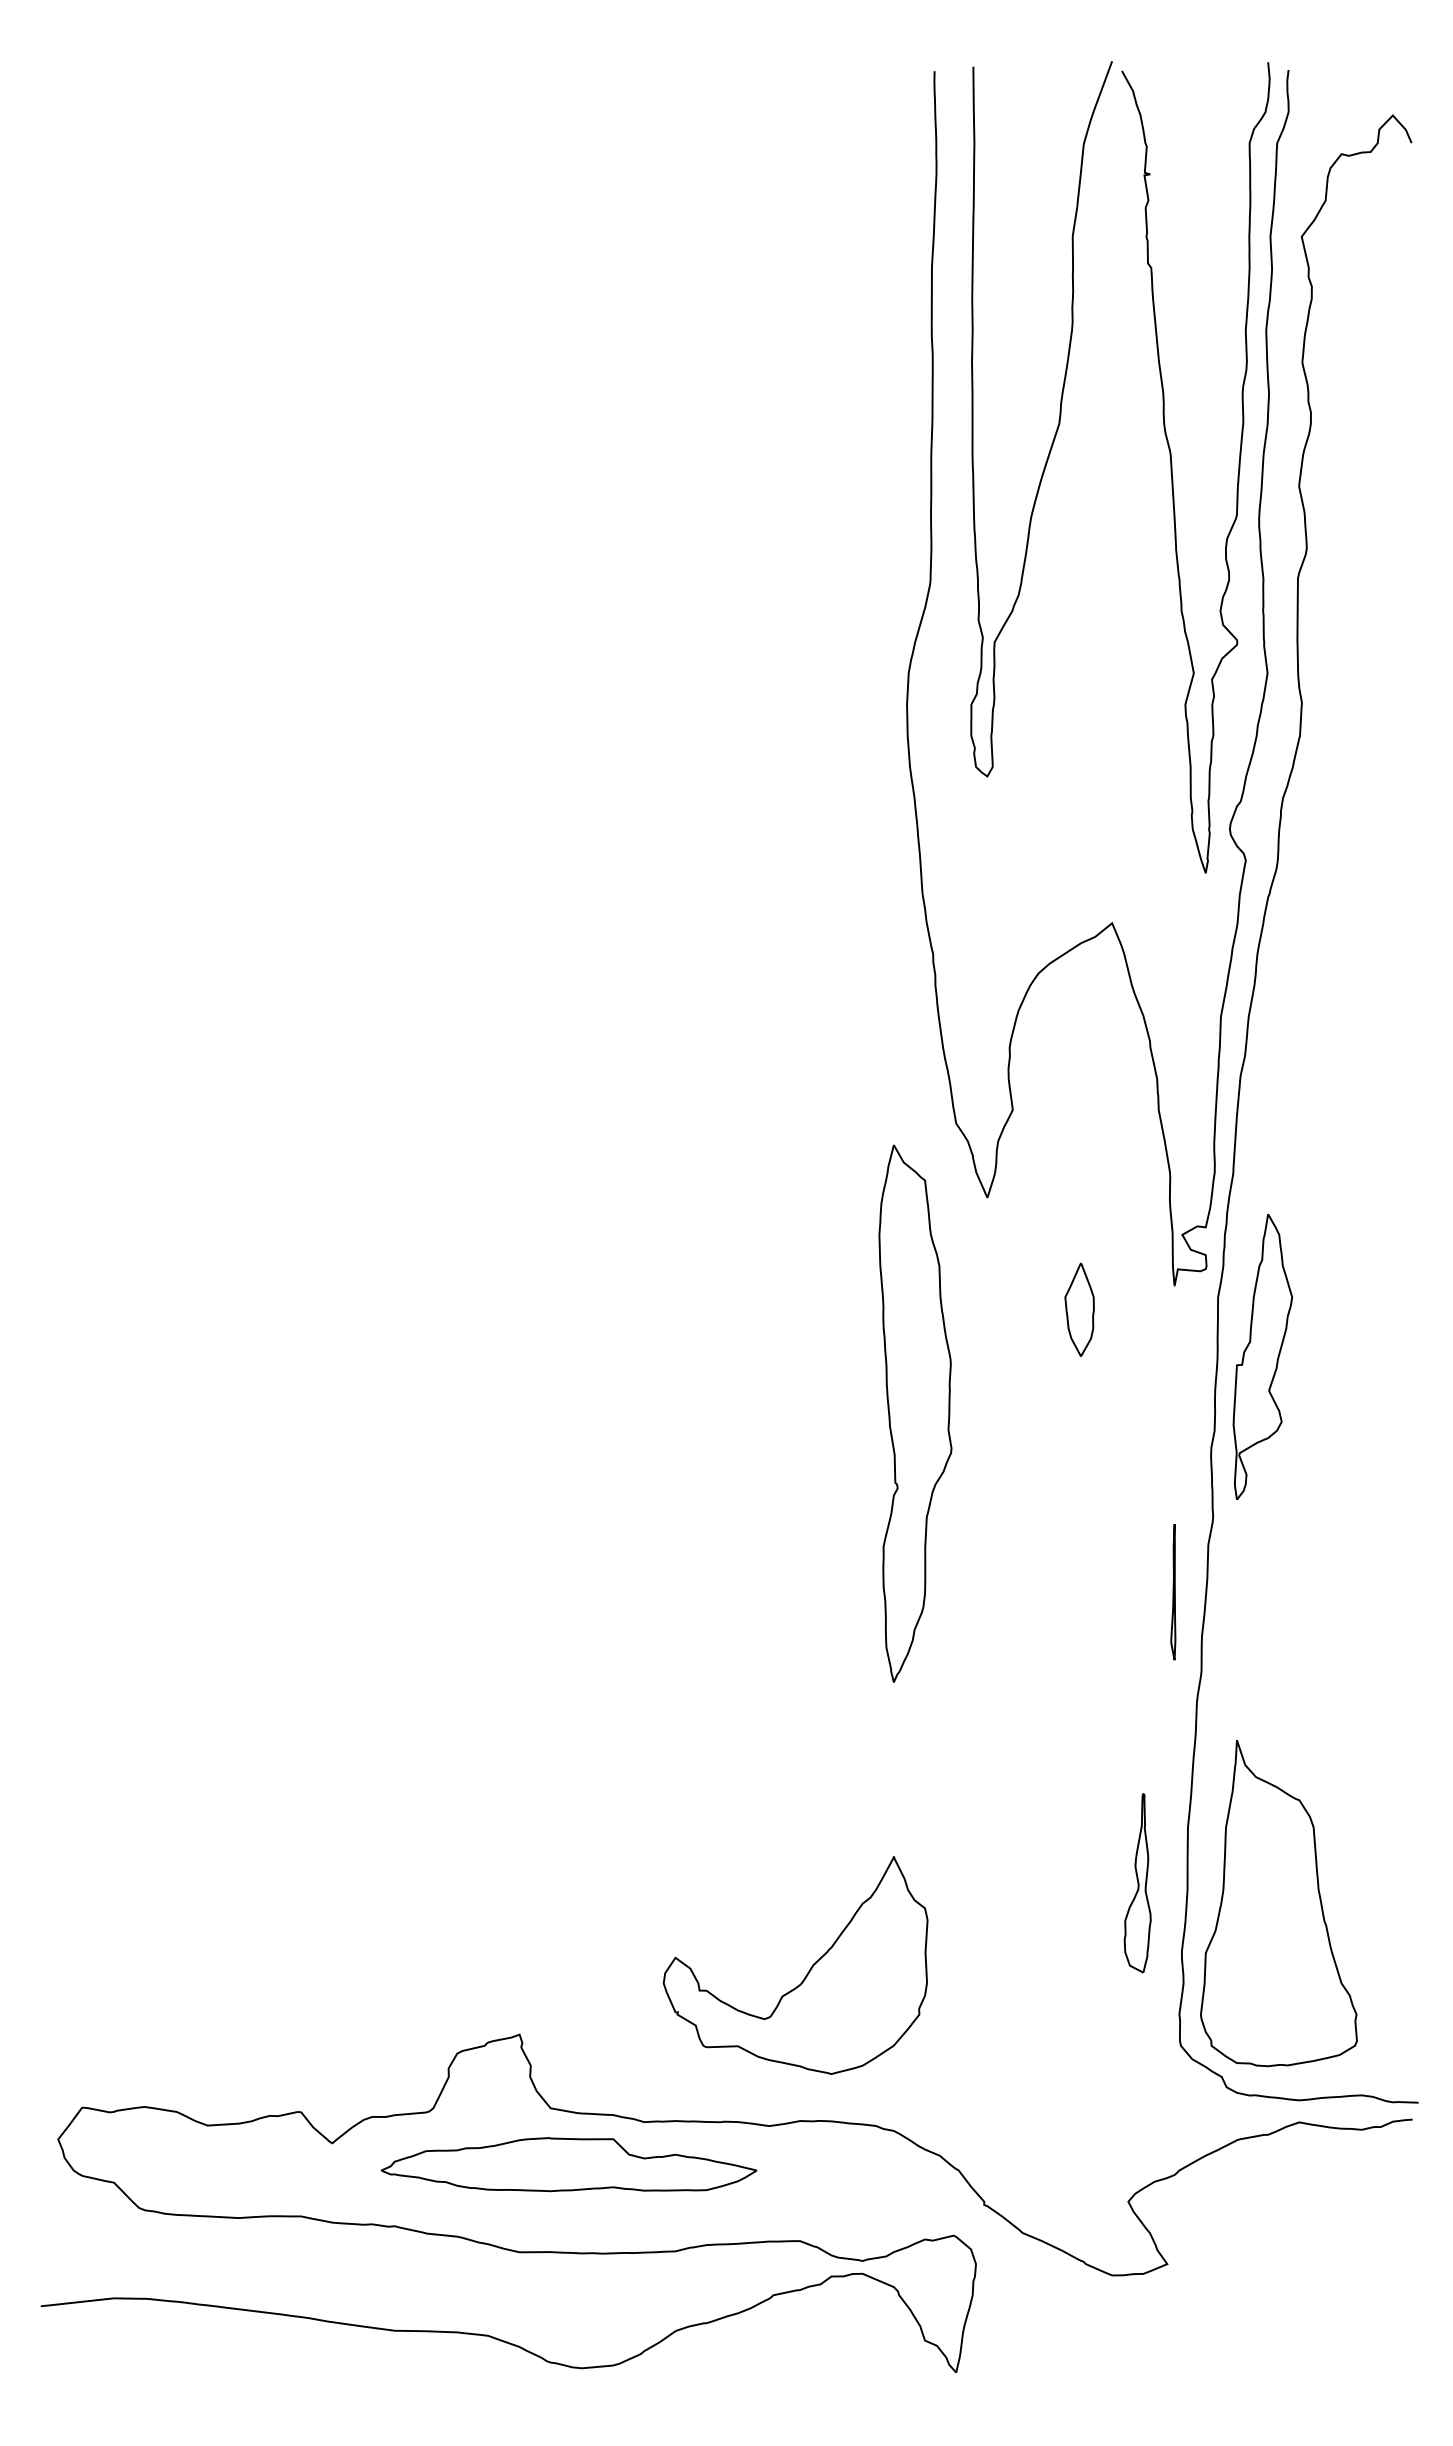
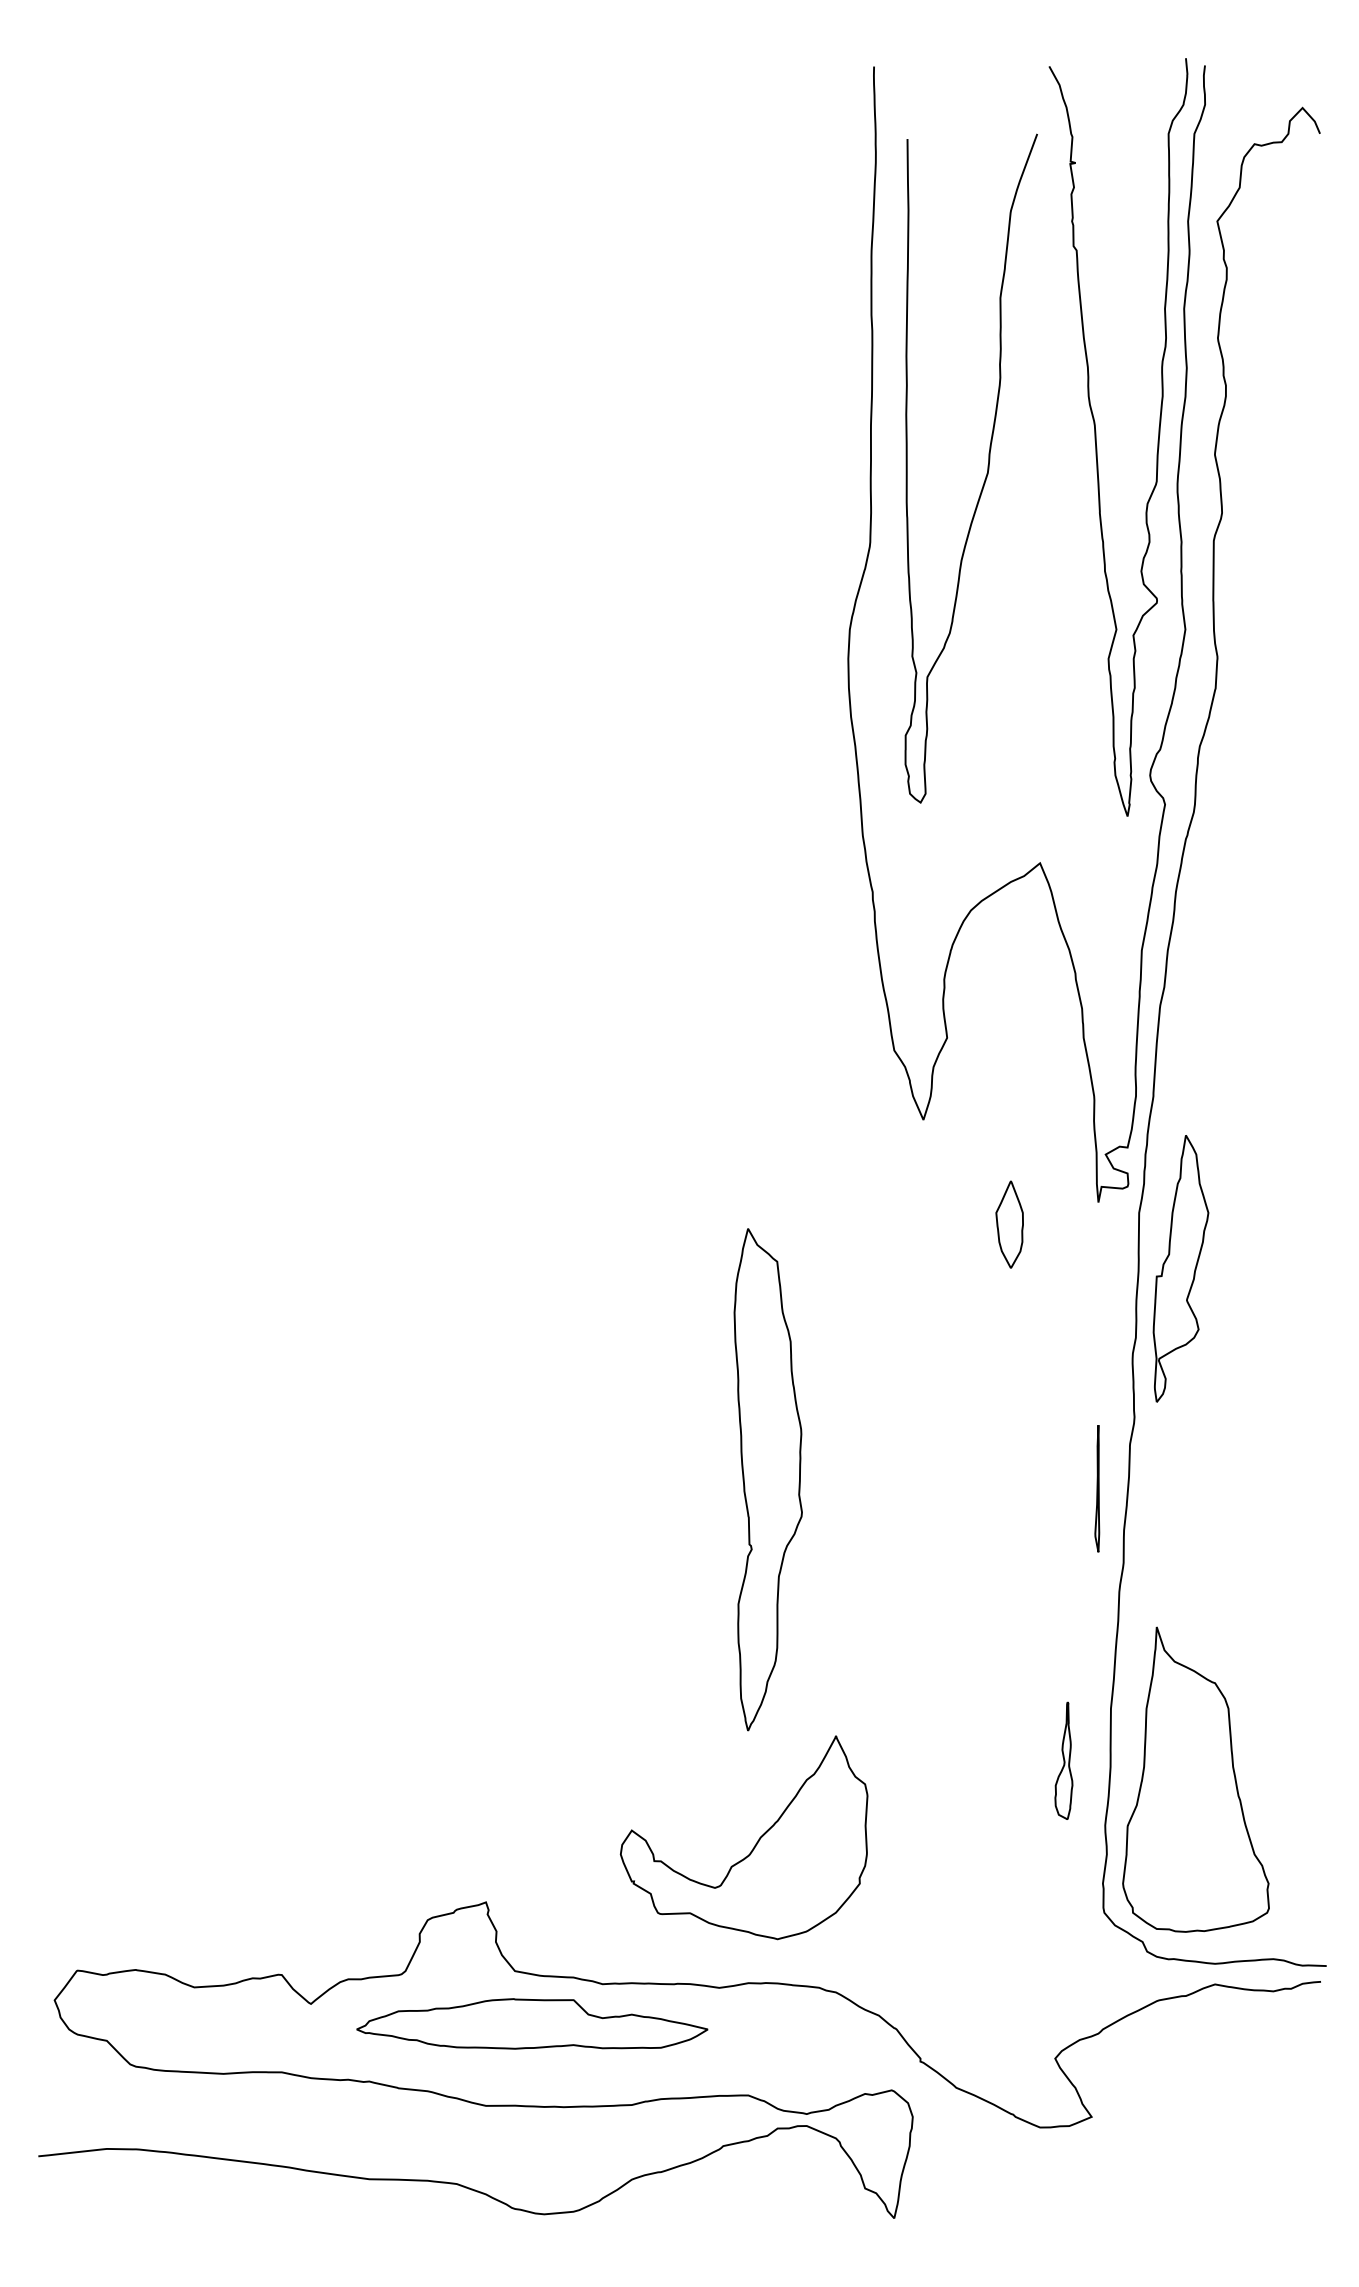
curve: (1058, 419) -> (987, 468), moved
part: (915, 1413) -> (768, 1479), moved
part: (1137, 1883) -> (1063, 1761), size x0.7

